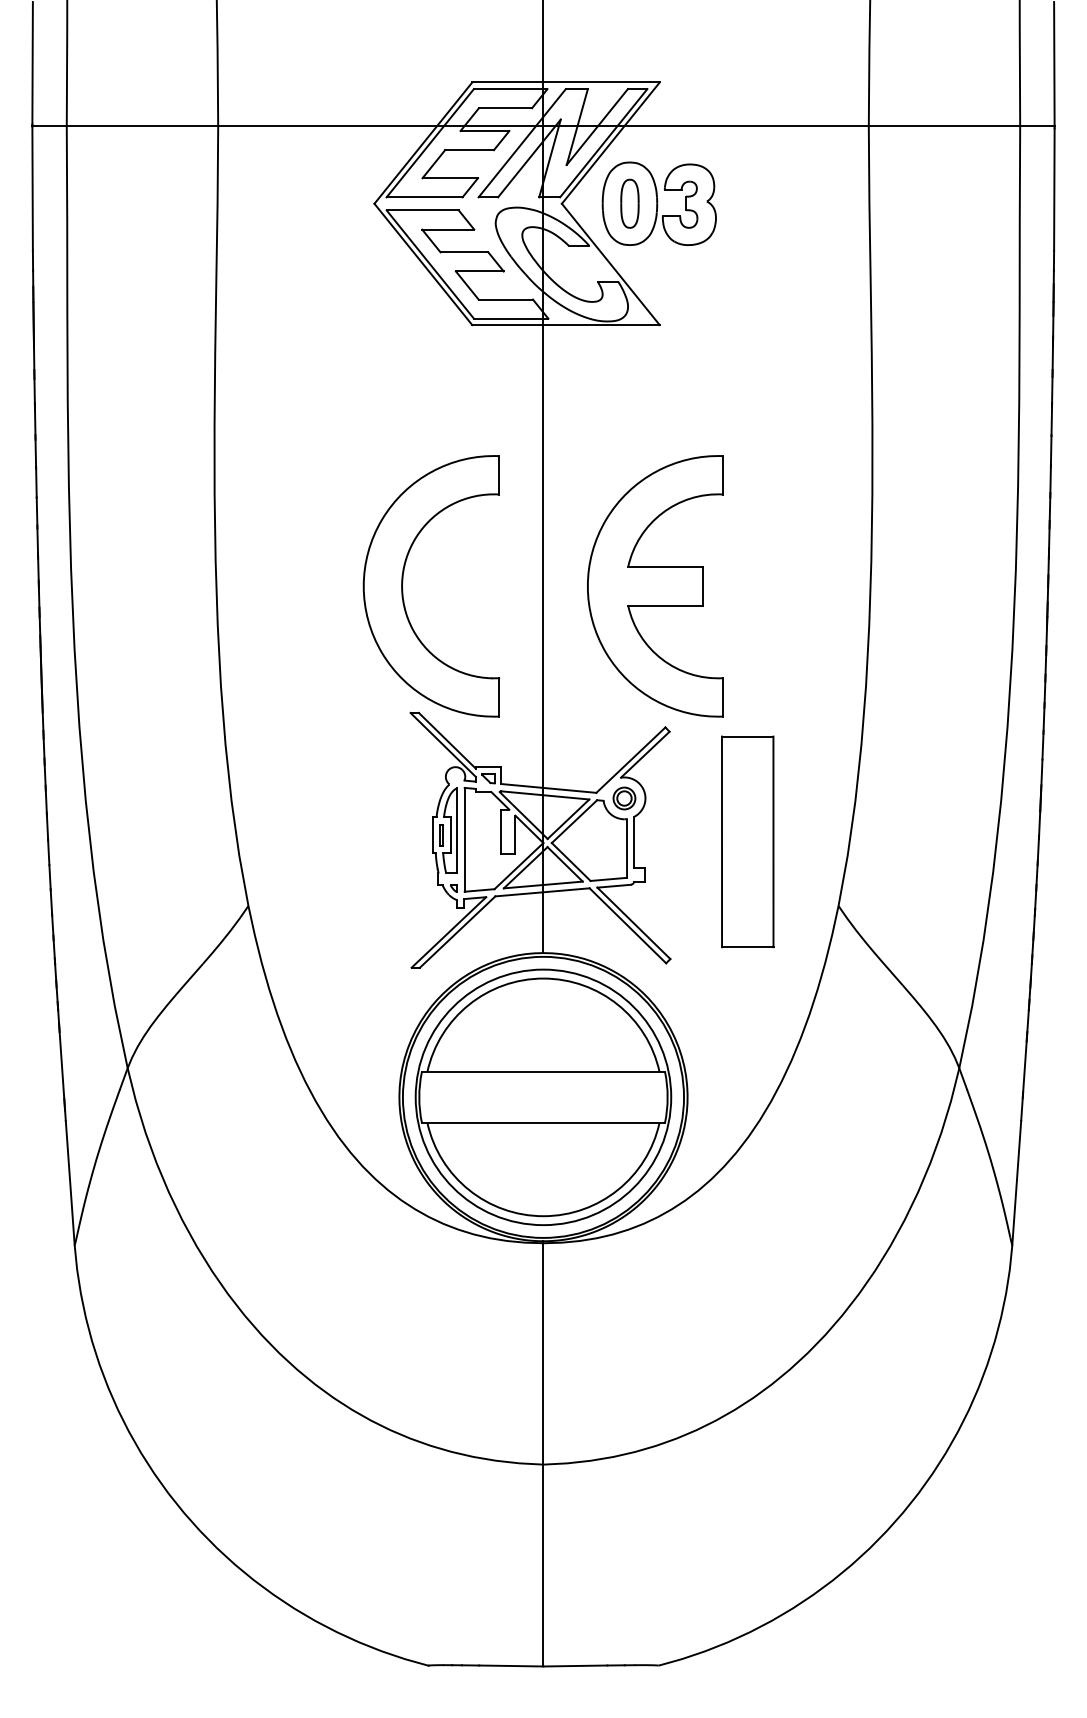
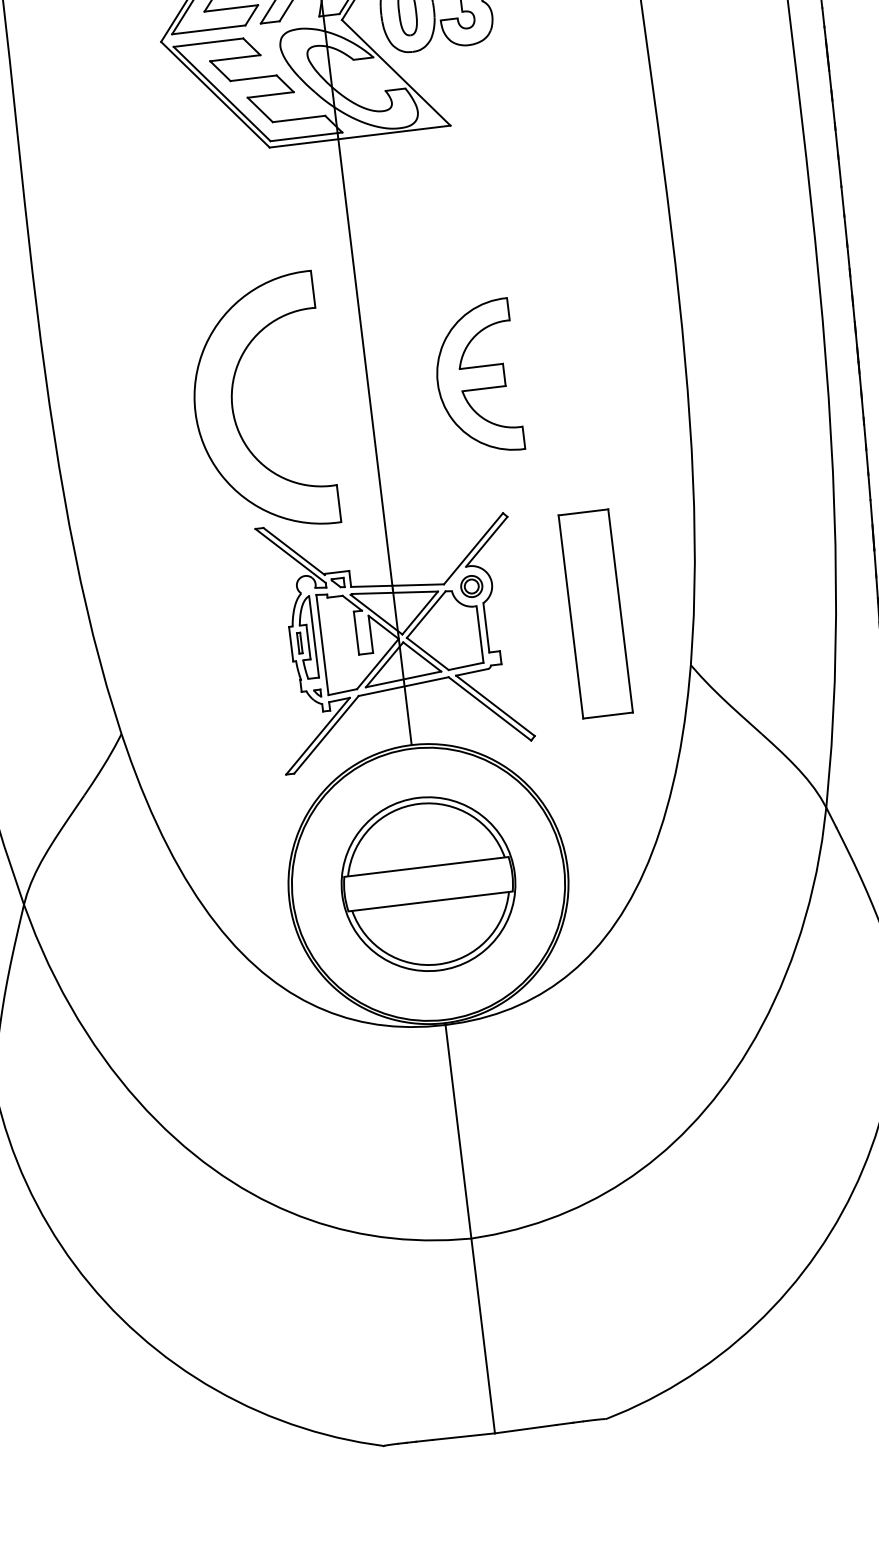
part: (655, 586) -> (476, 378), size x0.6
part: (543, 1096) -> (428, 883), size x0.7

